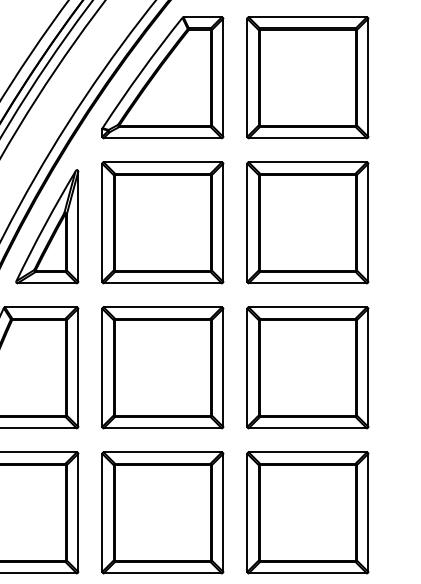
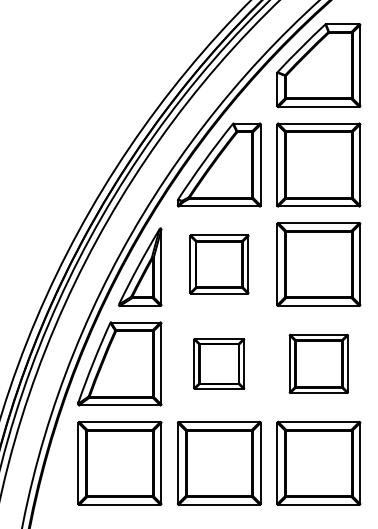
part: (163, 222) -> (219, 264), size x0.7
part: (161, 367) -> (218, 363), size x0.6
part: (307, 367) -> (318, 363), size x0.7

